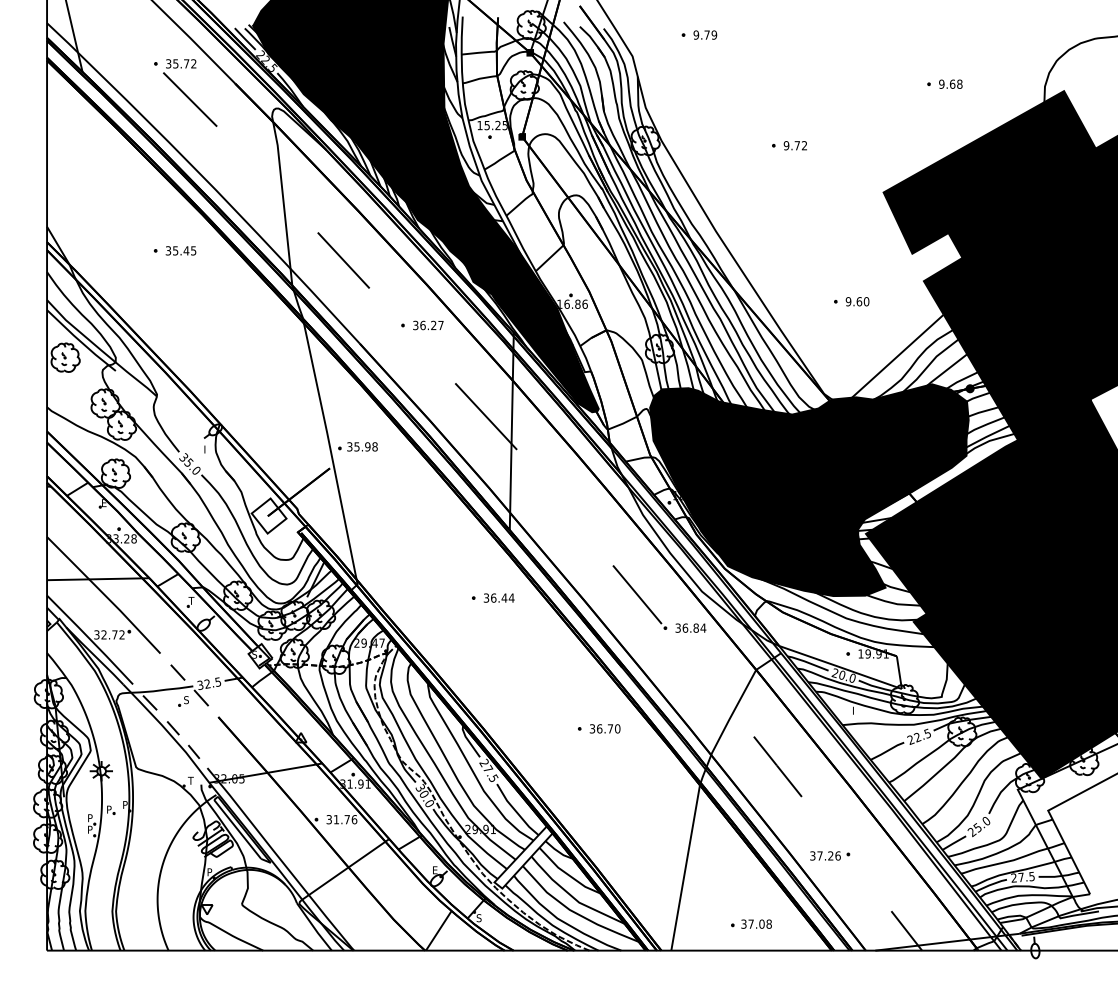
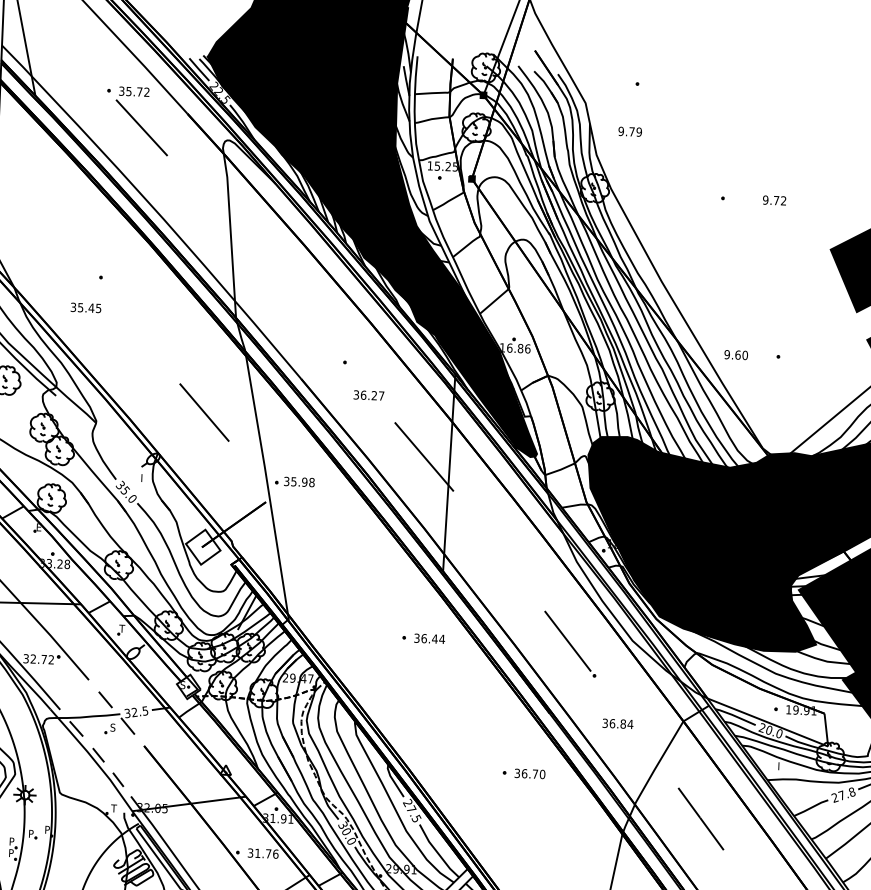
text: (705, 34) -> (630, 131), moved
text: (794, 145) -> (773, 200), moved
text: (180, 250) -> (85, 307), moved
line: (343, 260) -> (204, 412), moved
text: (857, 301) -> (736, 354), moved
text: (428, 325) -> (369, 395), moved
text: (690, 627) -> (617, 723), moved
text: (922, 735) -> (846, 793), 22.5 -> 27.8

